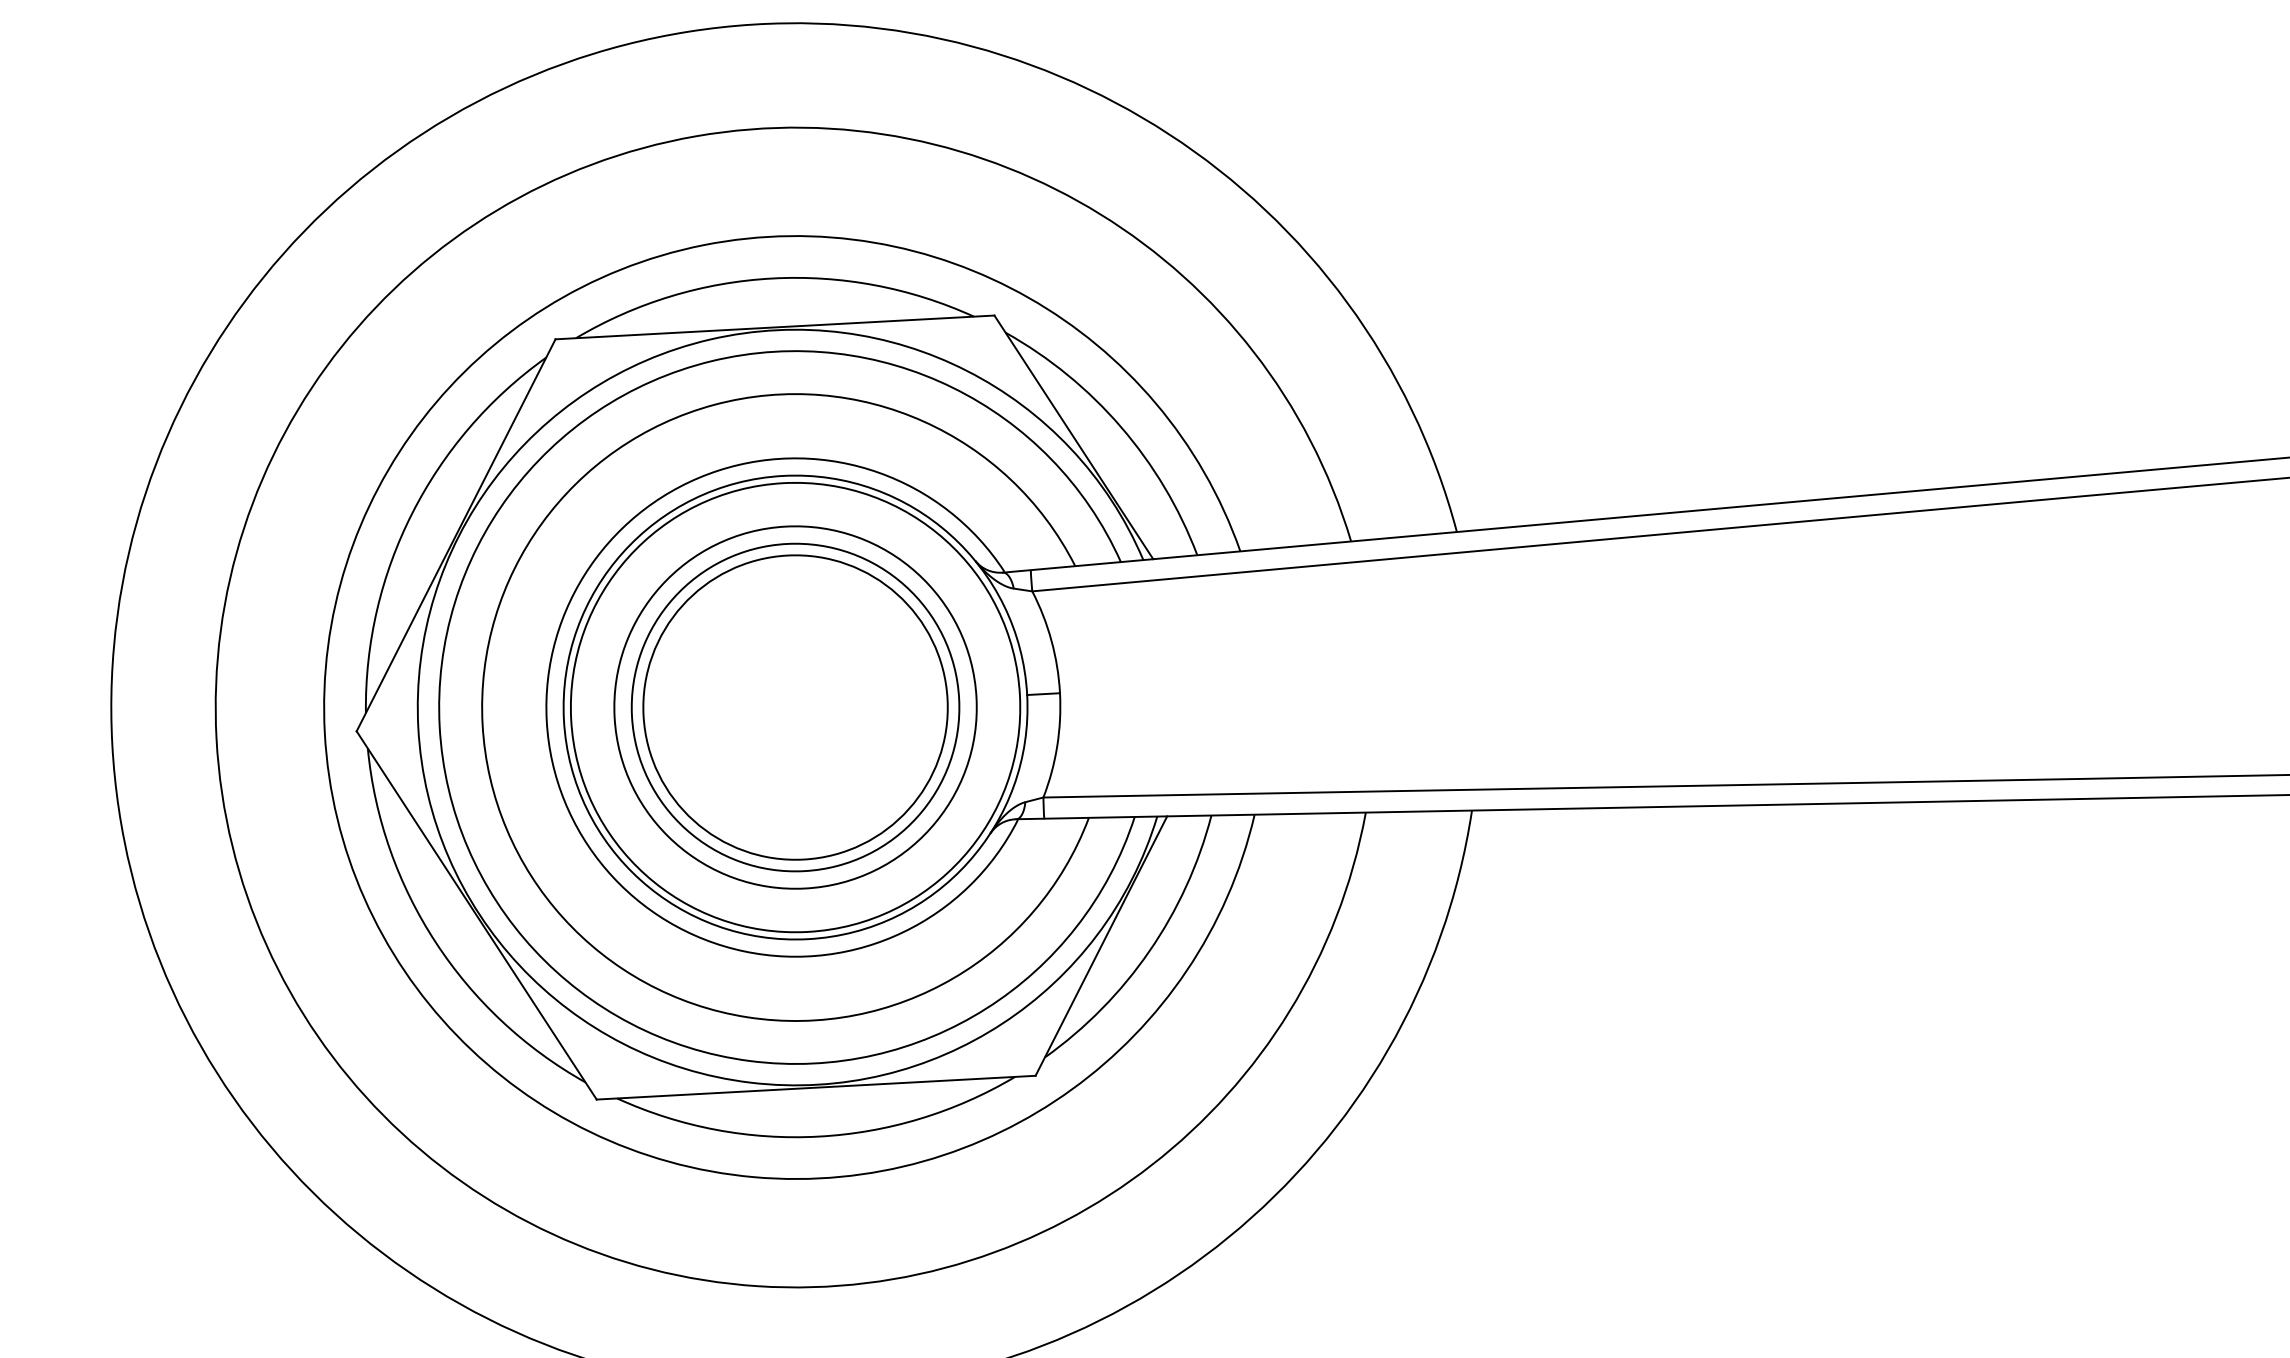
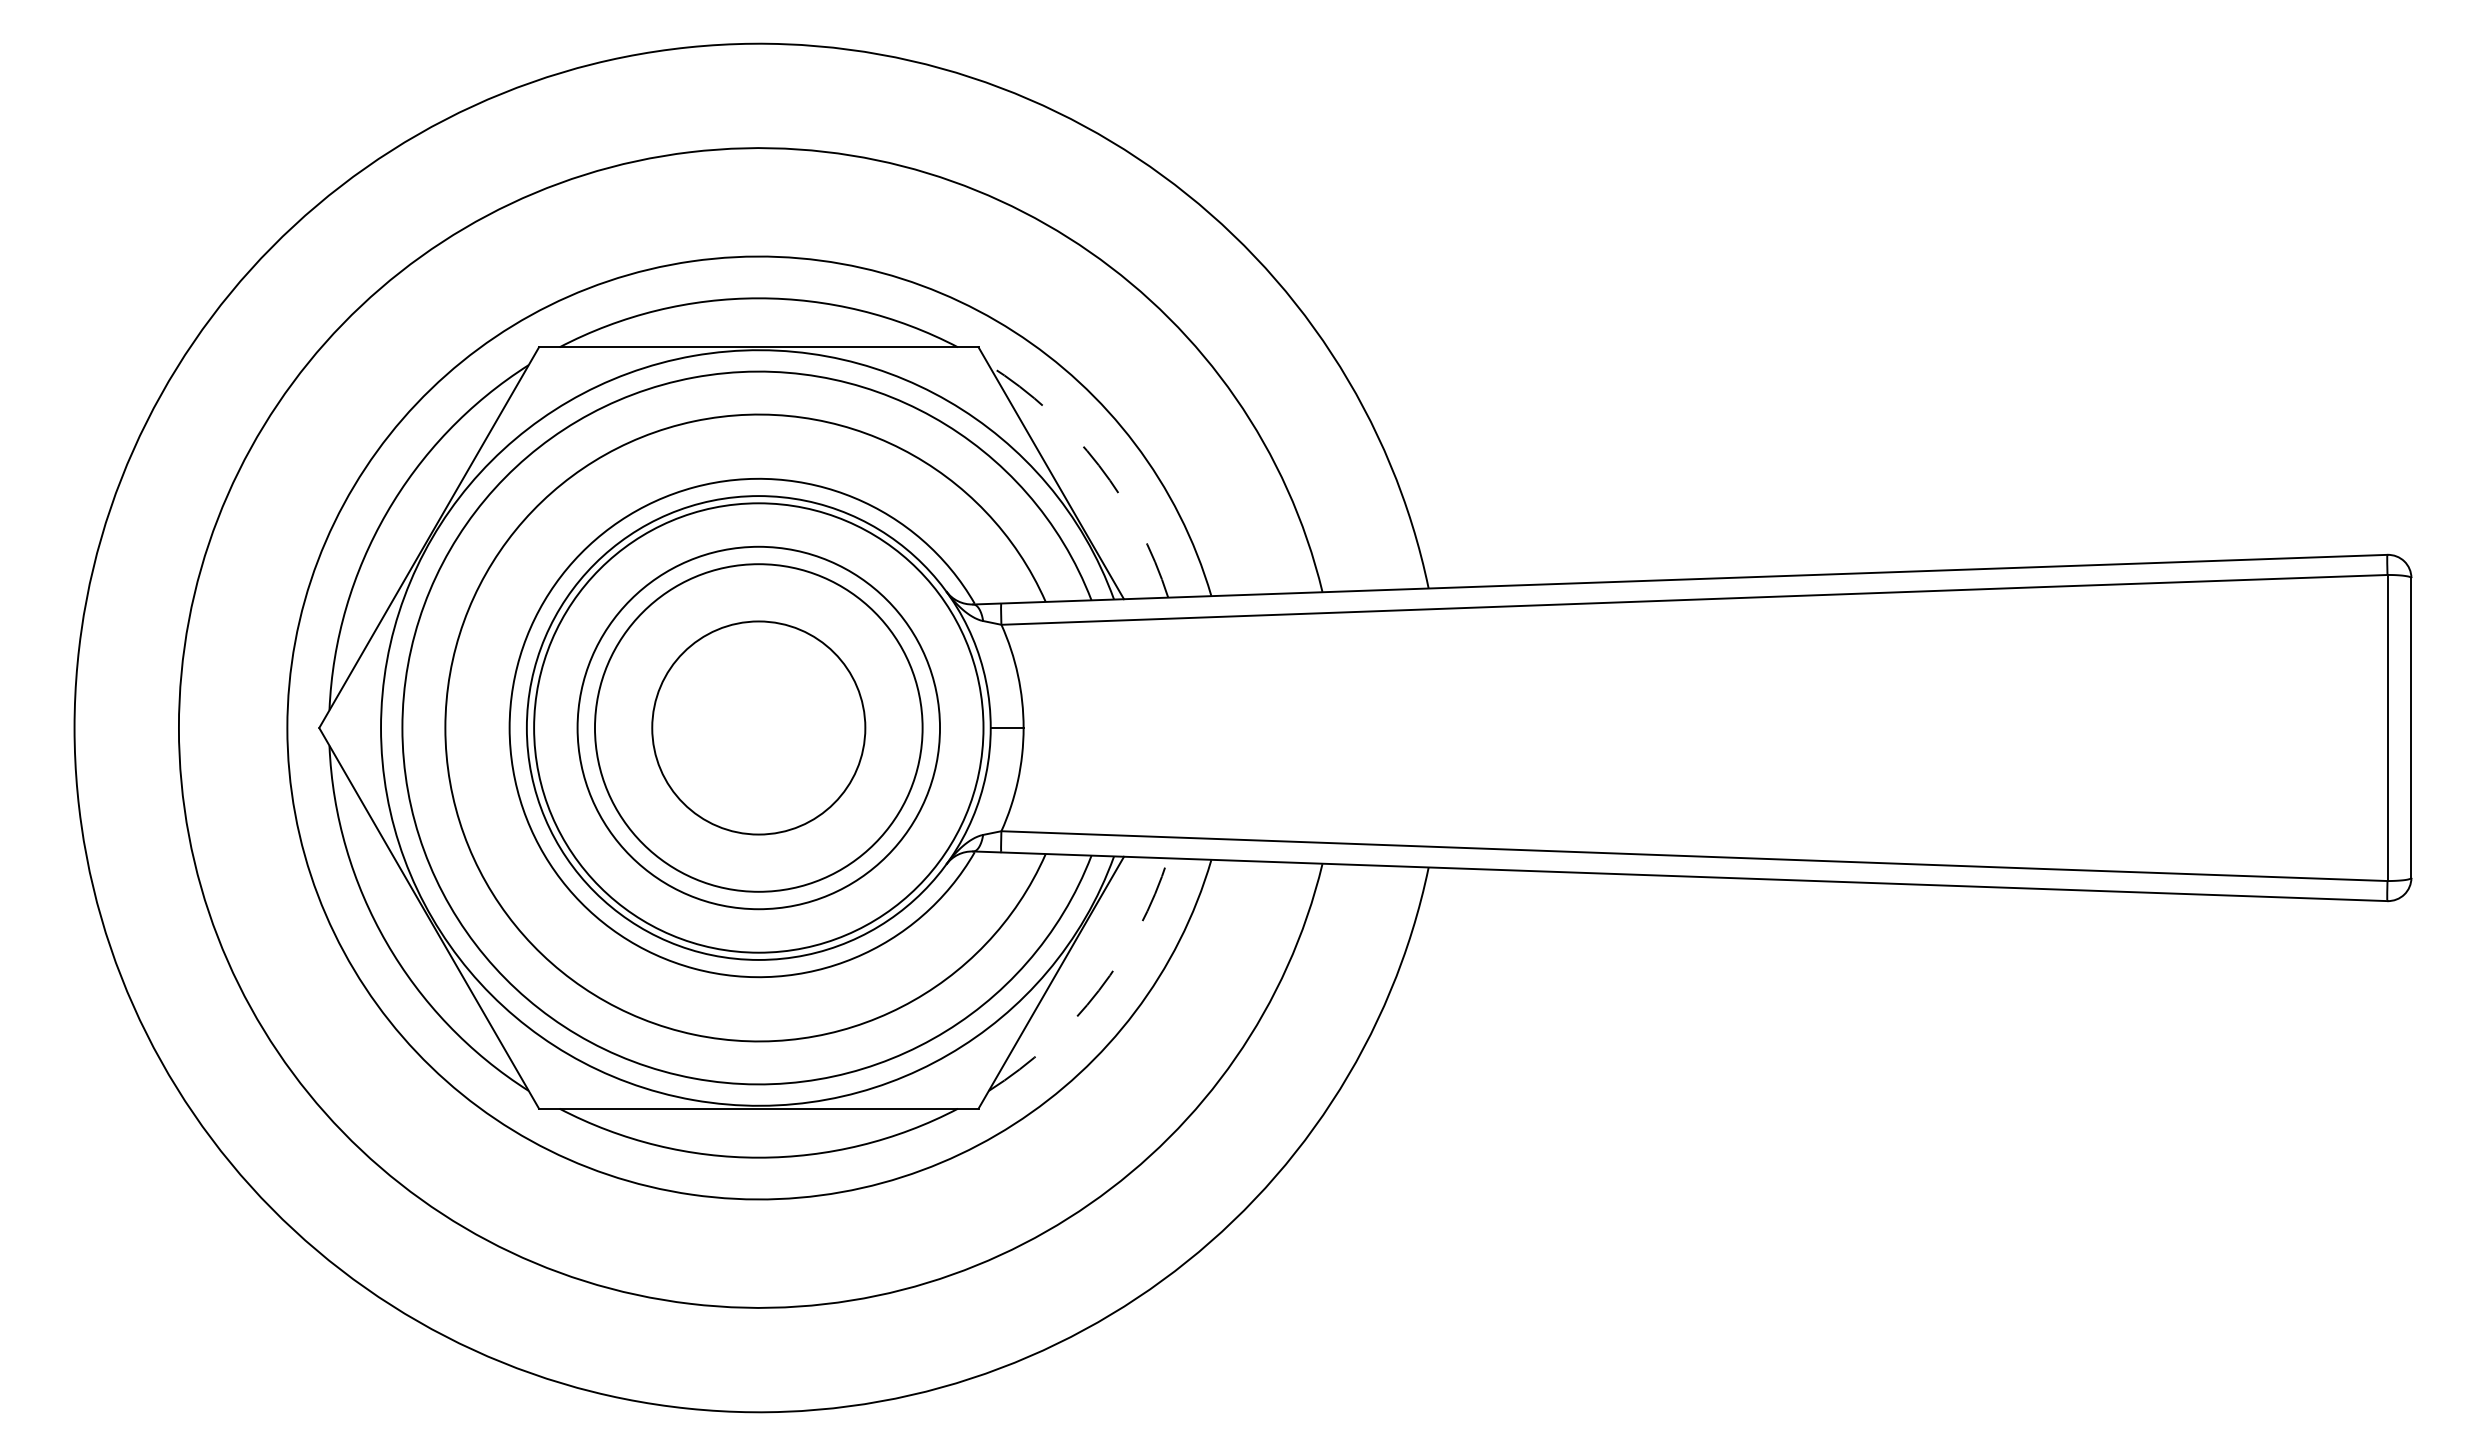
arc: (1120, 427) -> (1098, 465), solid -> dashed
circle: (795, 707) -> (758, 727), size x0.7
arc: (1148, 951) -> (1098, 990), solid -> dashed

